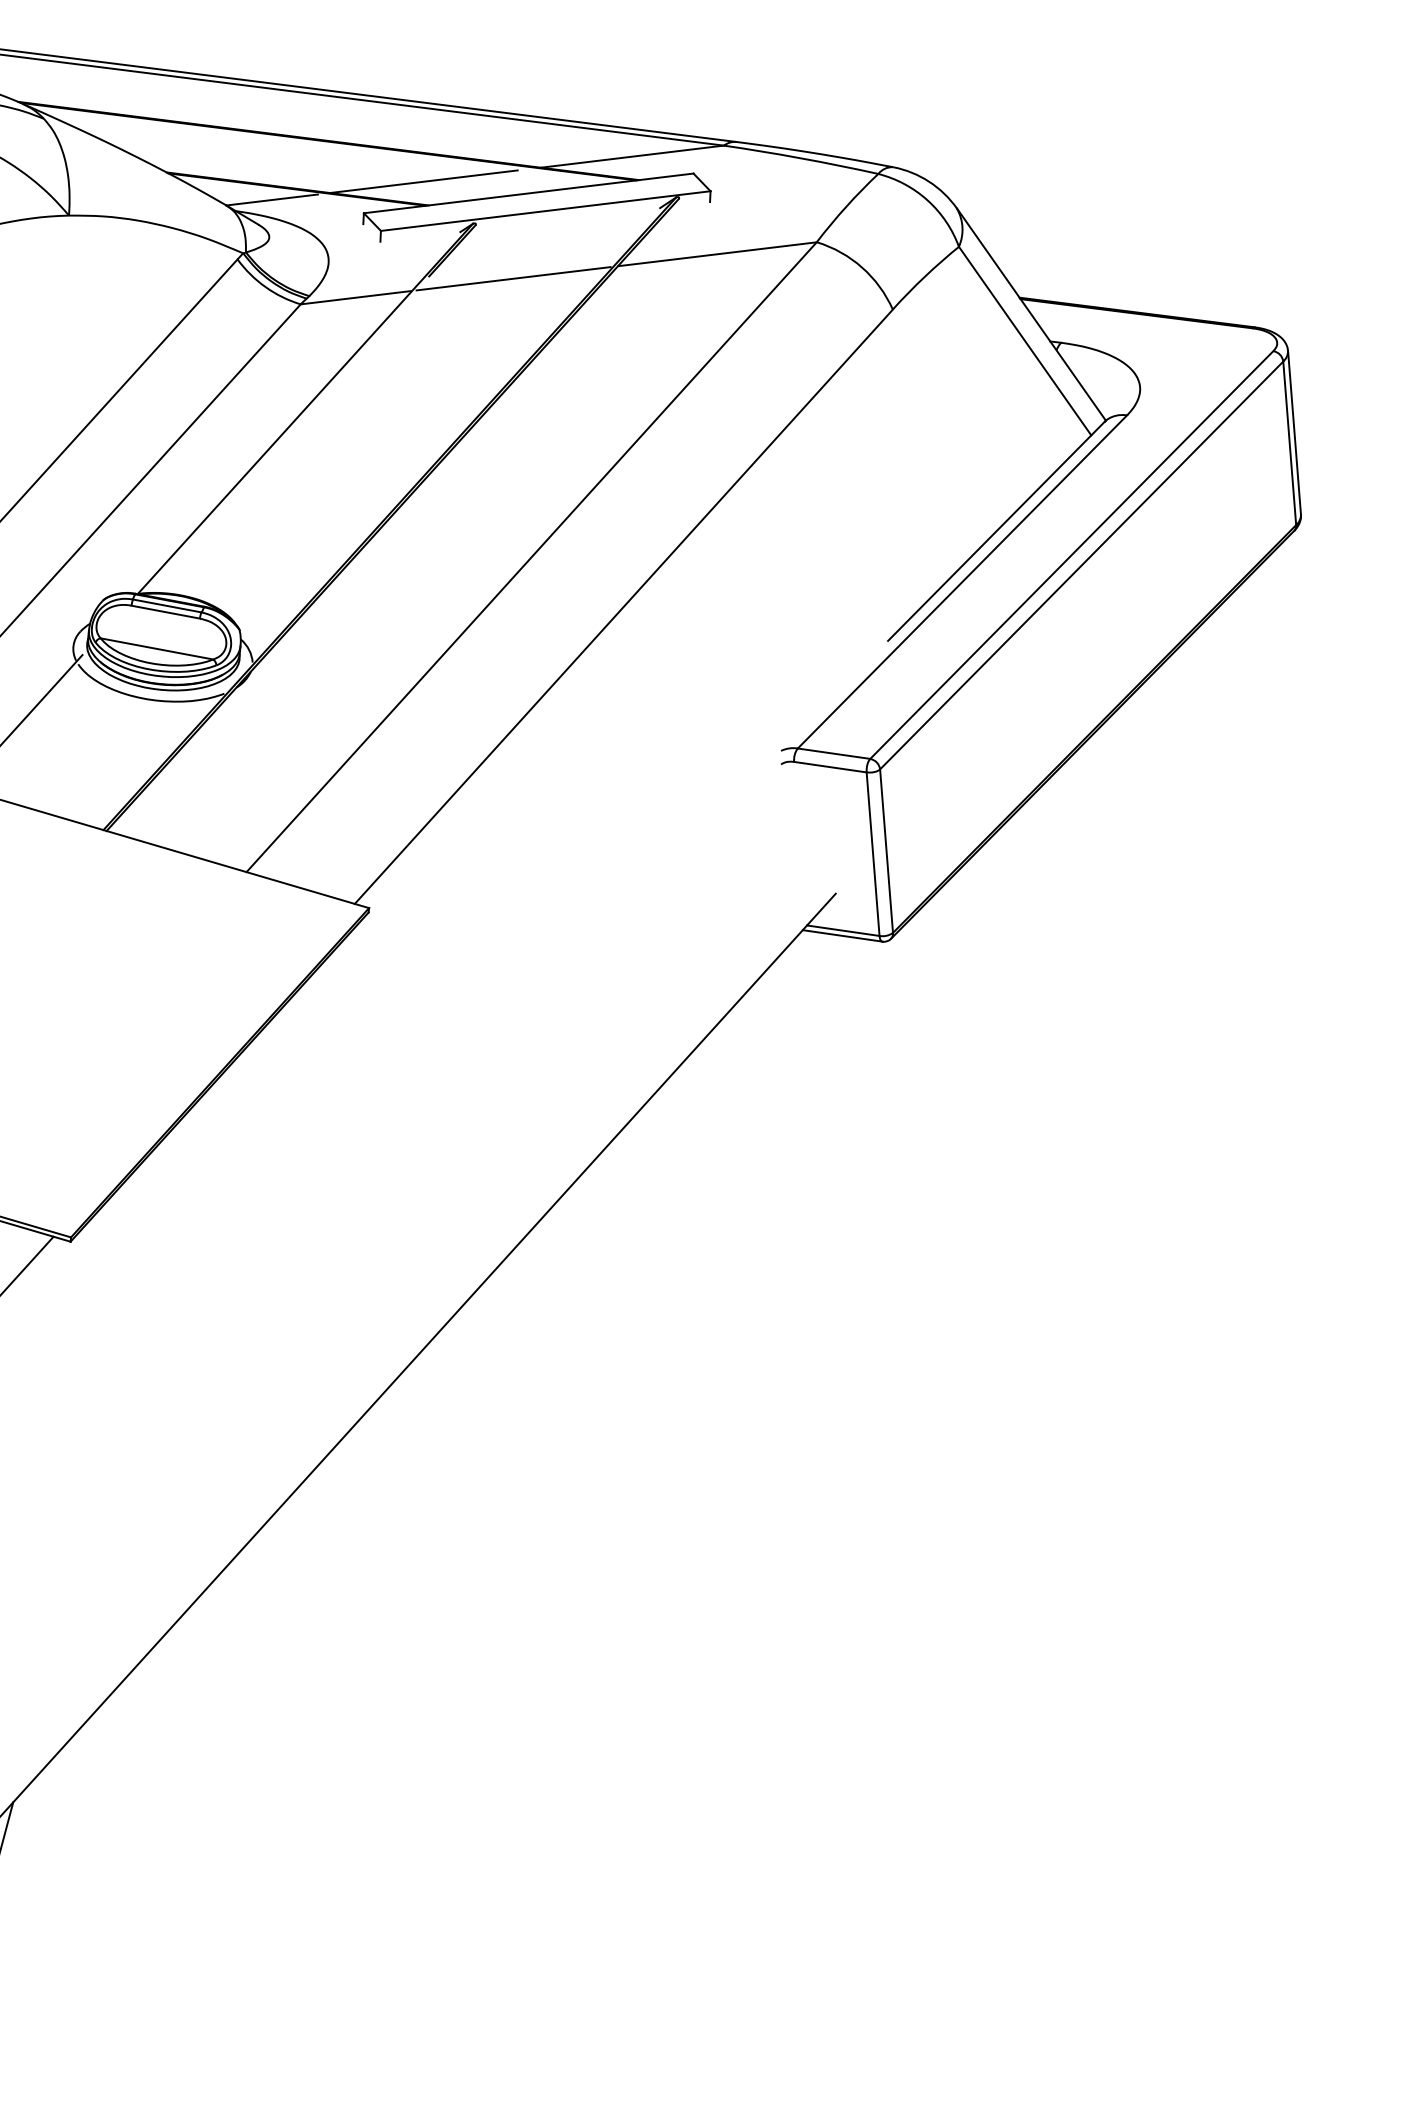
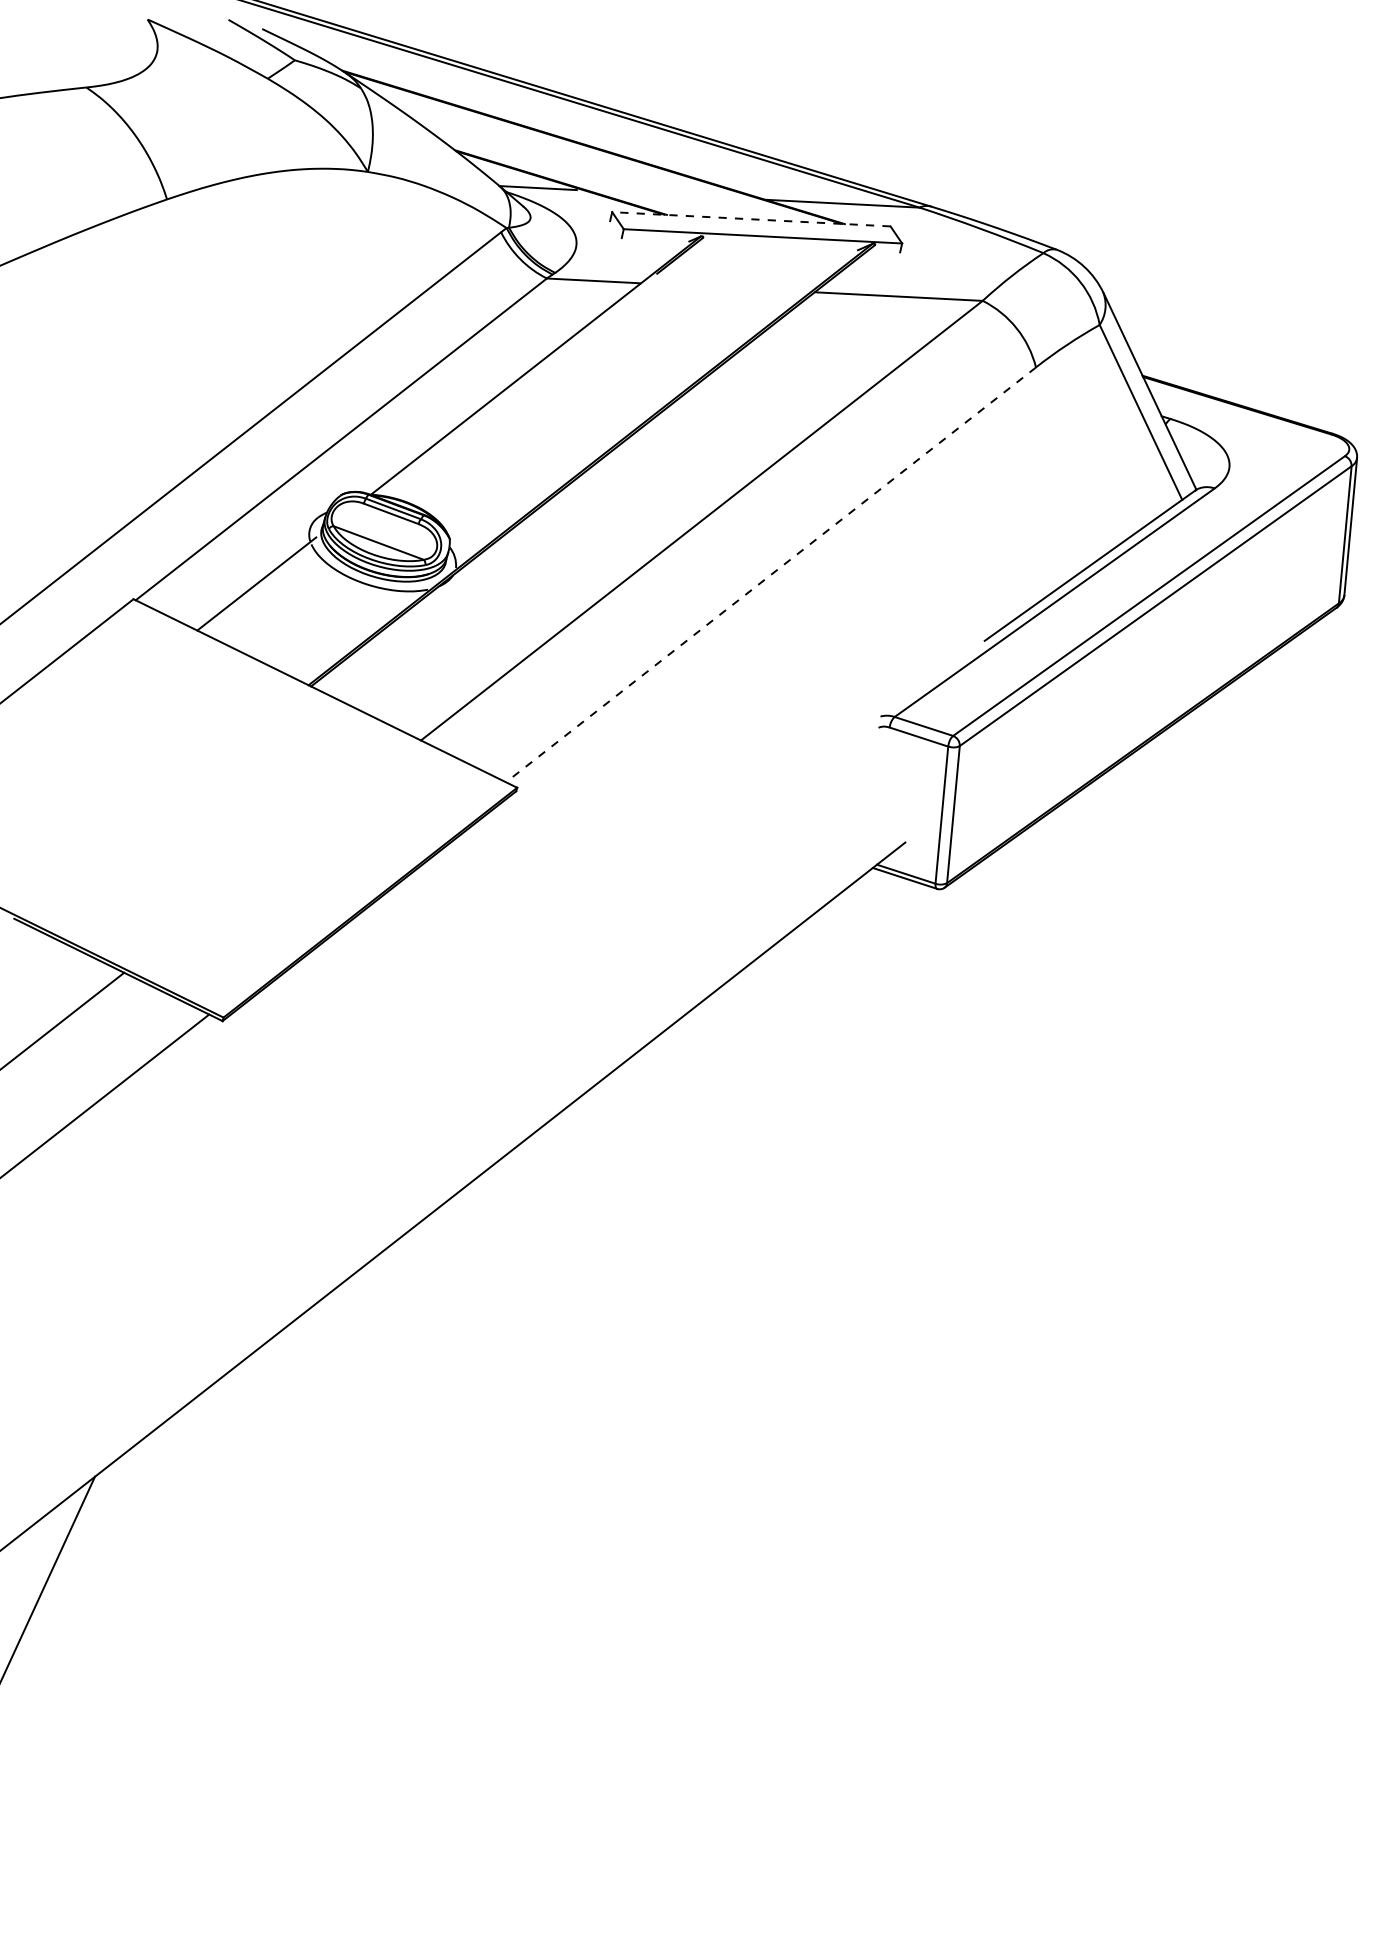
line: (424, 181) -> (666, 194), removed
line: (527, 193) -> (750, 219), solid -> dashed
line: (513, 278) -> (726, 287), removed
line: (623, 606) -> (770, 574), solid -> dashed

